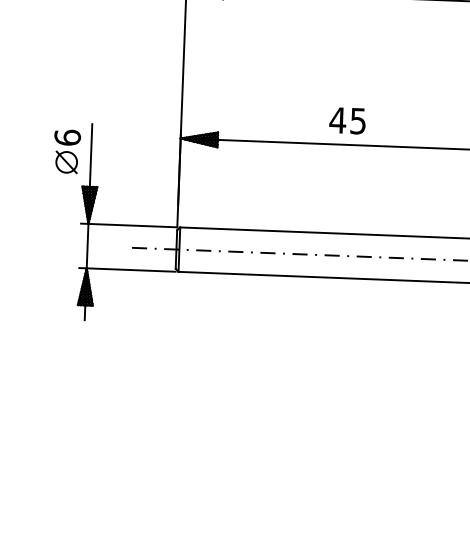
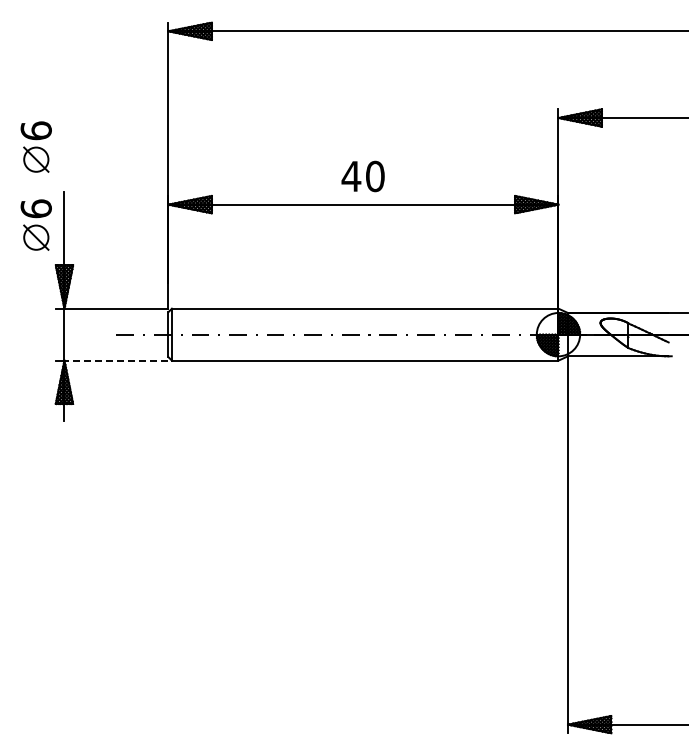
part: (69, 84) -> (35, 146), added
text: (358, 121) -> (375, 176), 45 -> 40
line: (131, 269) -> (116, 360), solid -> dashed

